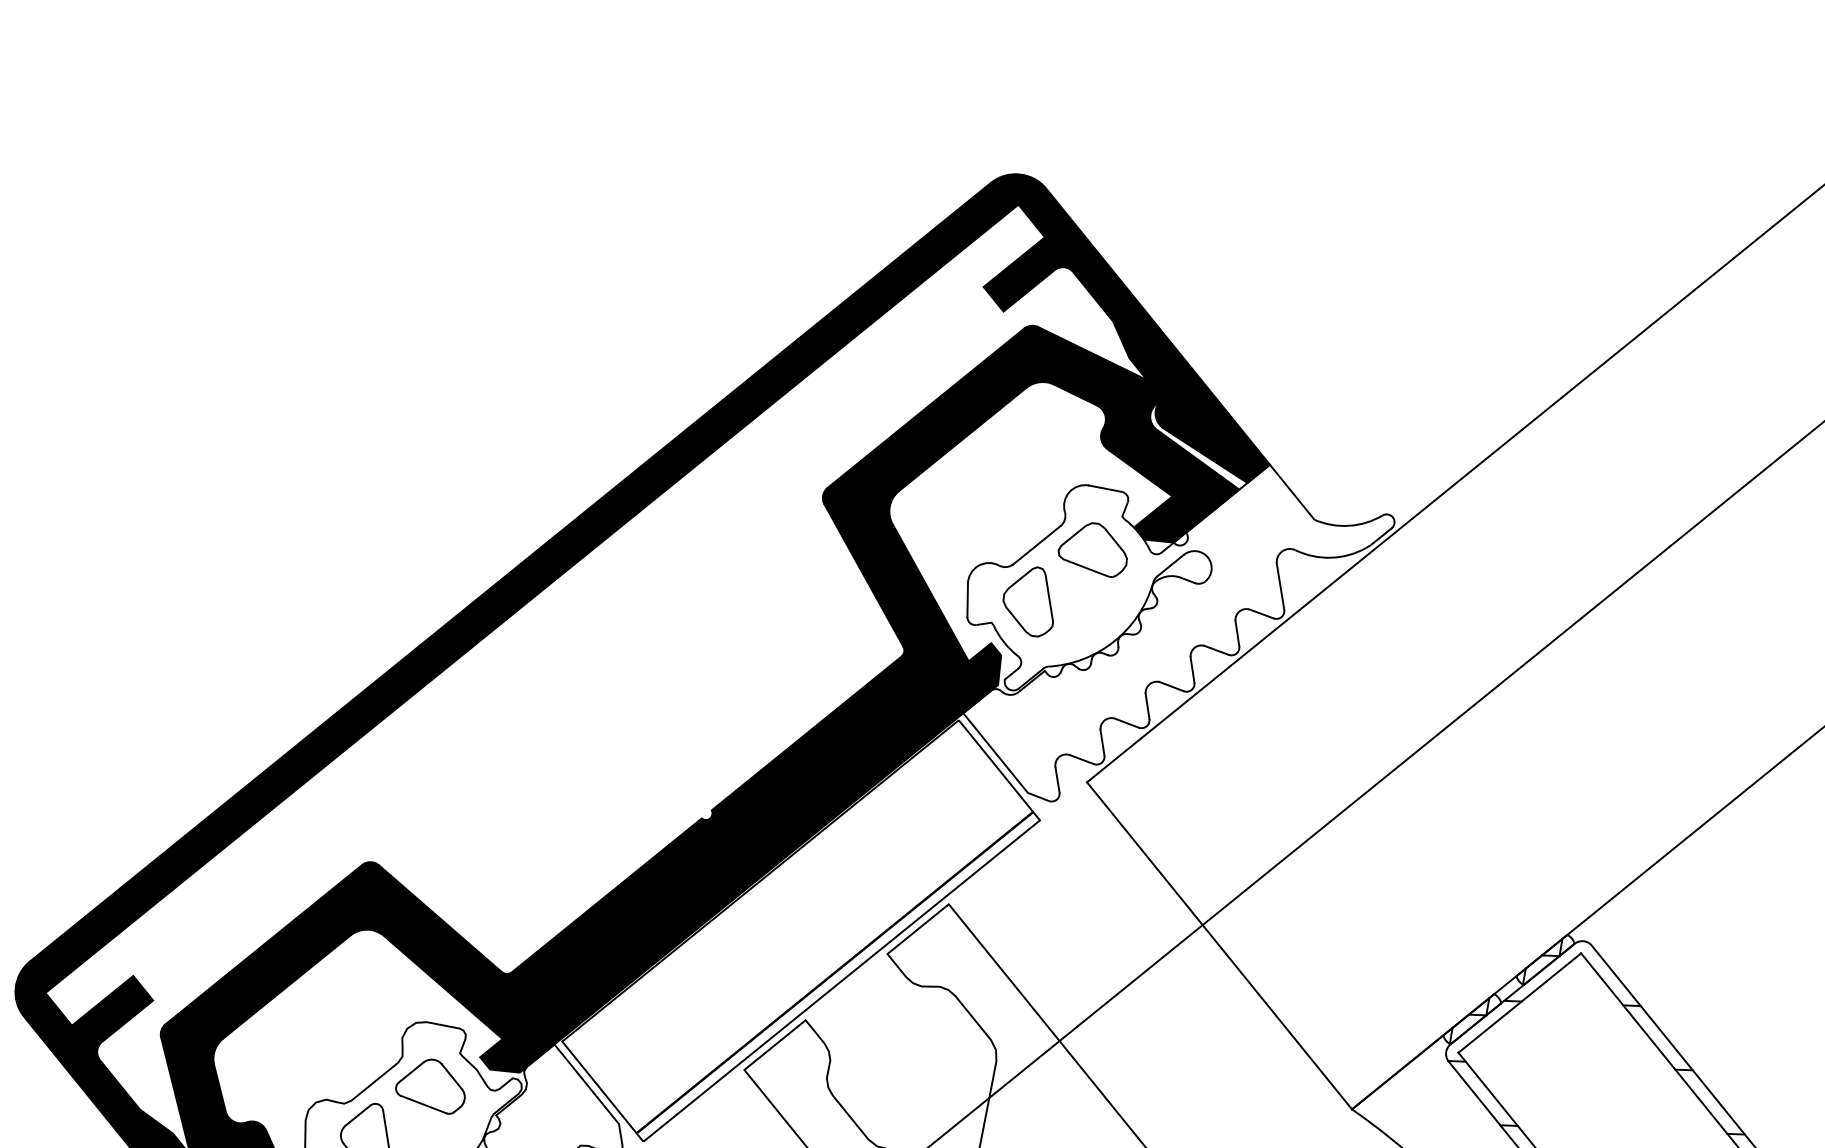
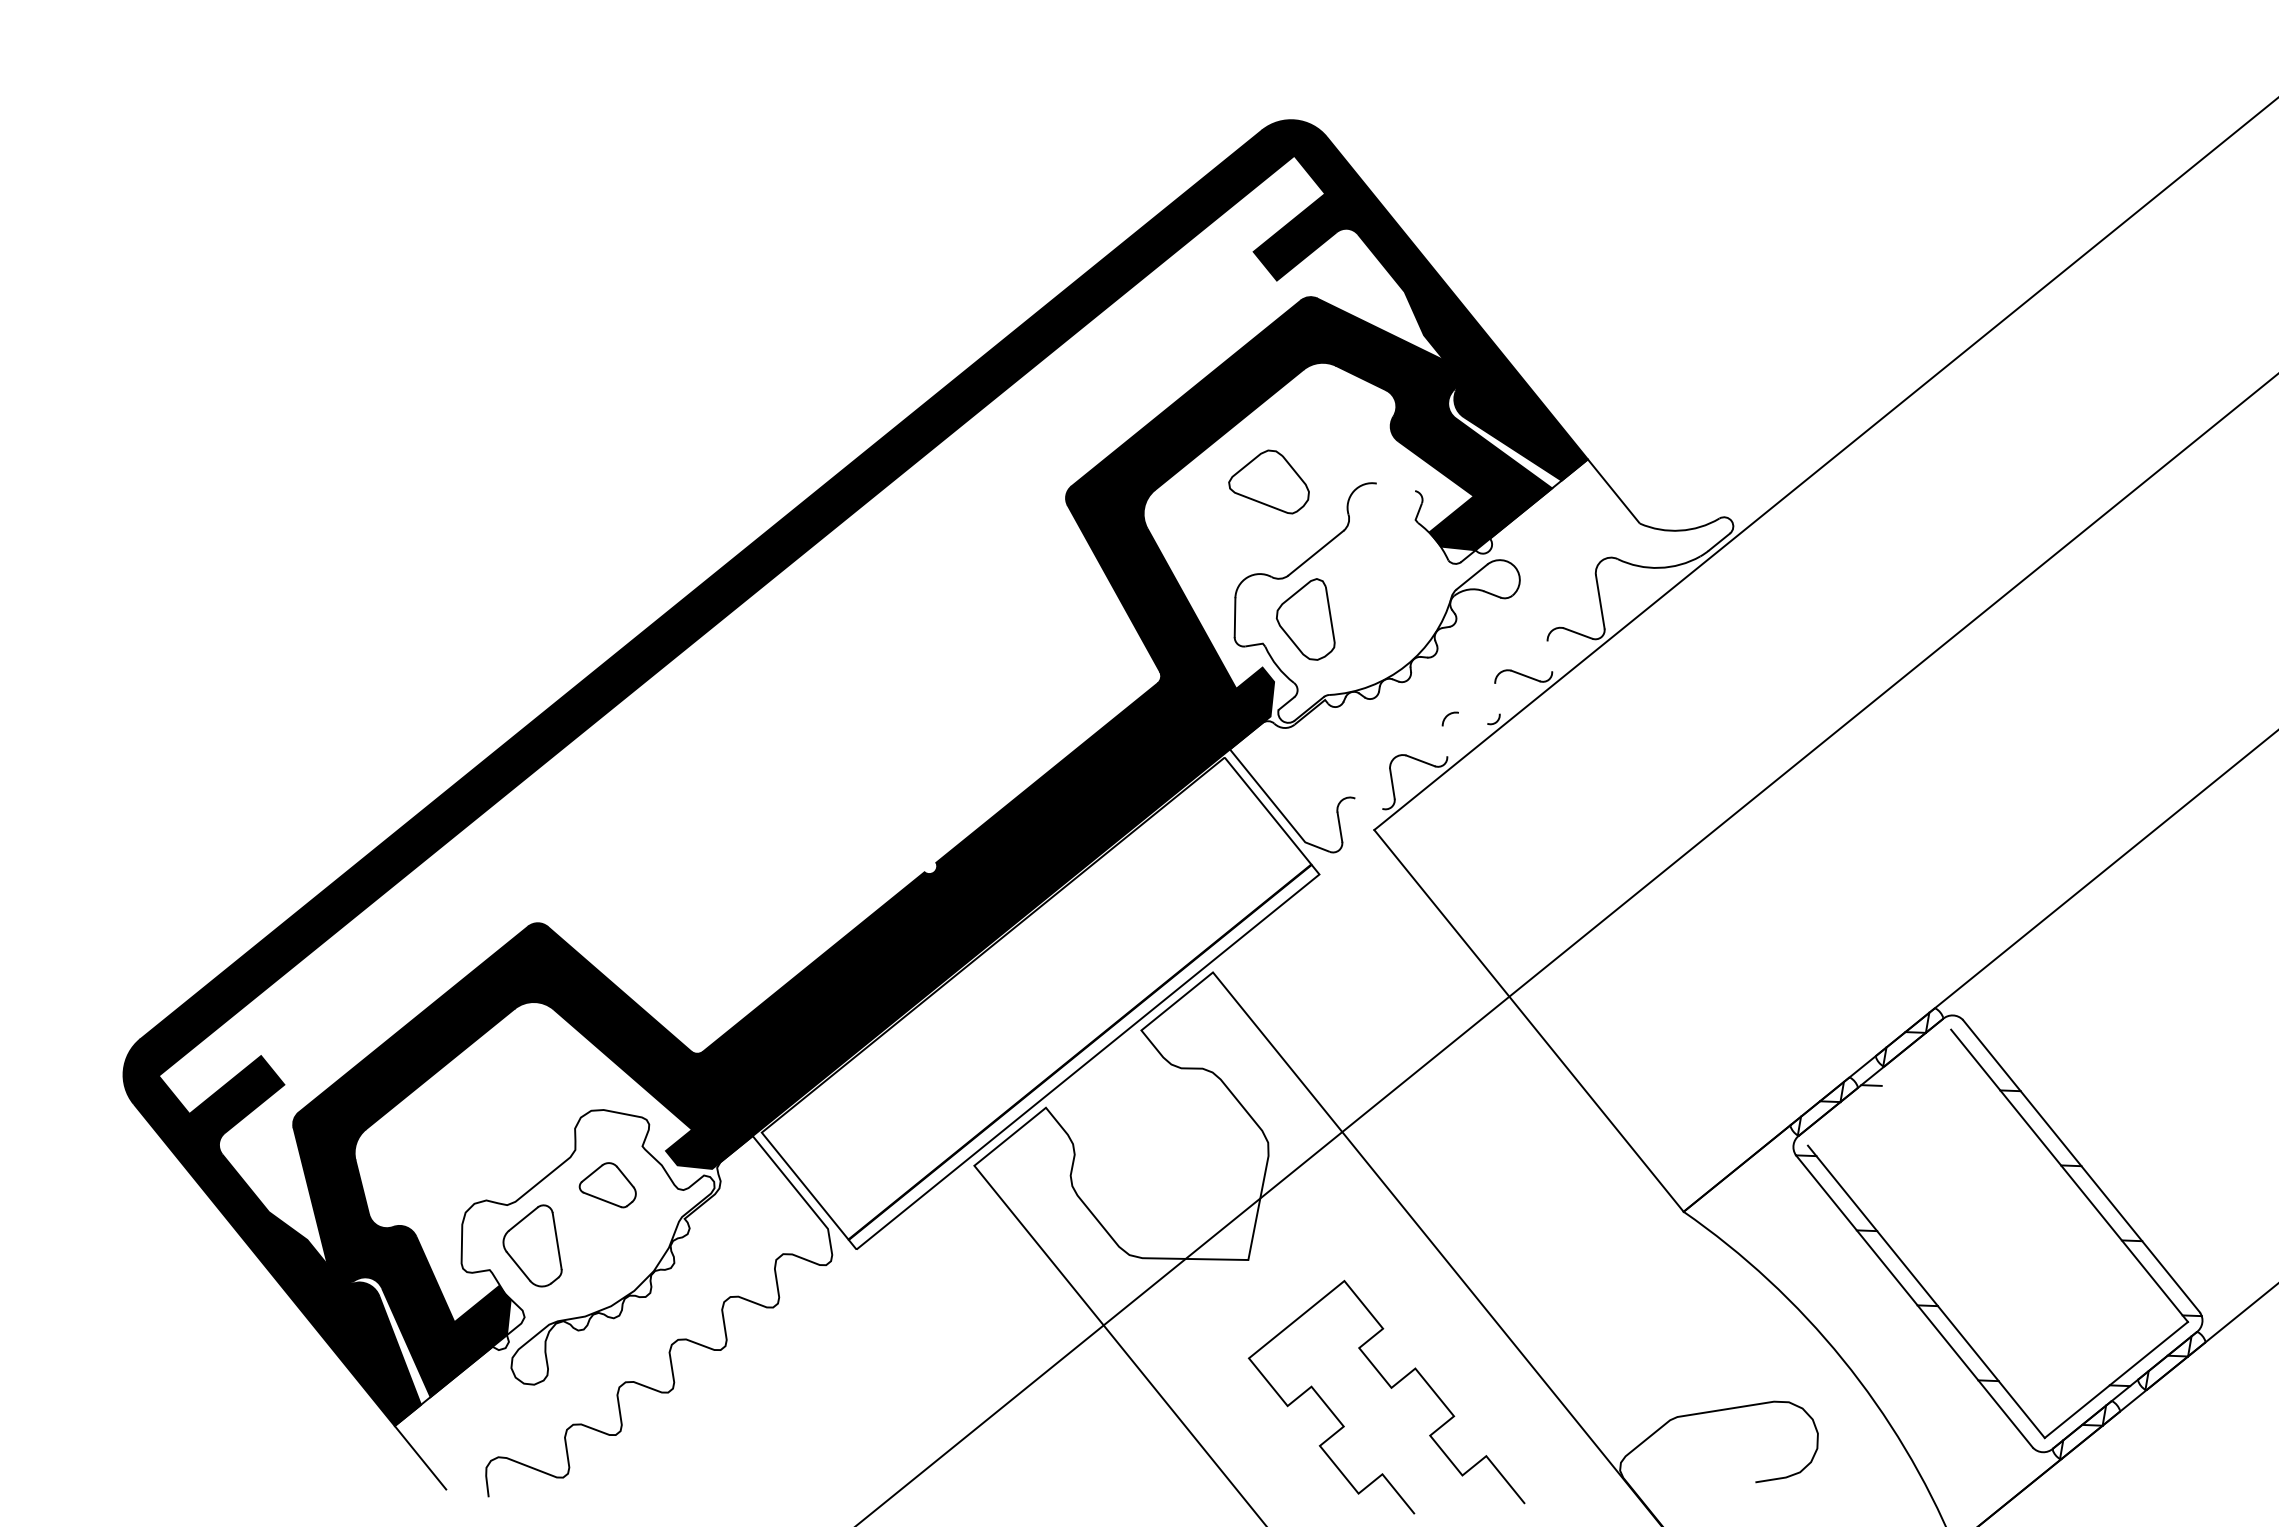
line: (1105, 488) -> (1395, 487), removed
part: (1092, 549) -> (1268, 481), moved
line: (1237, 633) -> (1549, 656), removed
line: (1192, 669) -> (1497, 698), removed
line: (1171, 685) -> (1472, 717), removed
line: (1147, 706) -> (1444, 741), removed
line: (1082, 759) -> (1368, 803), removed
line: (1519, 1002) -> (1879, 1087), removed
part: (430, 1085) -> (607, 1184), size x0.7

